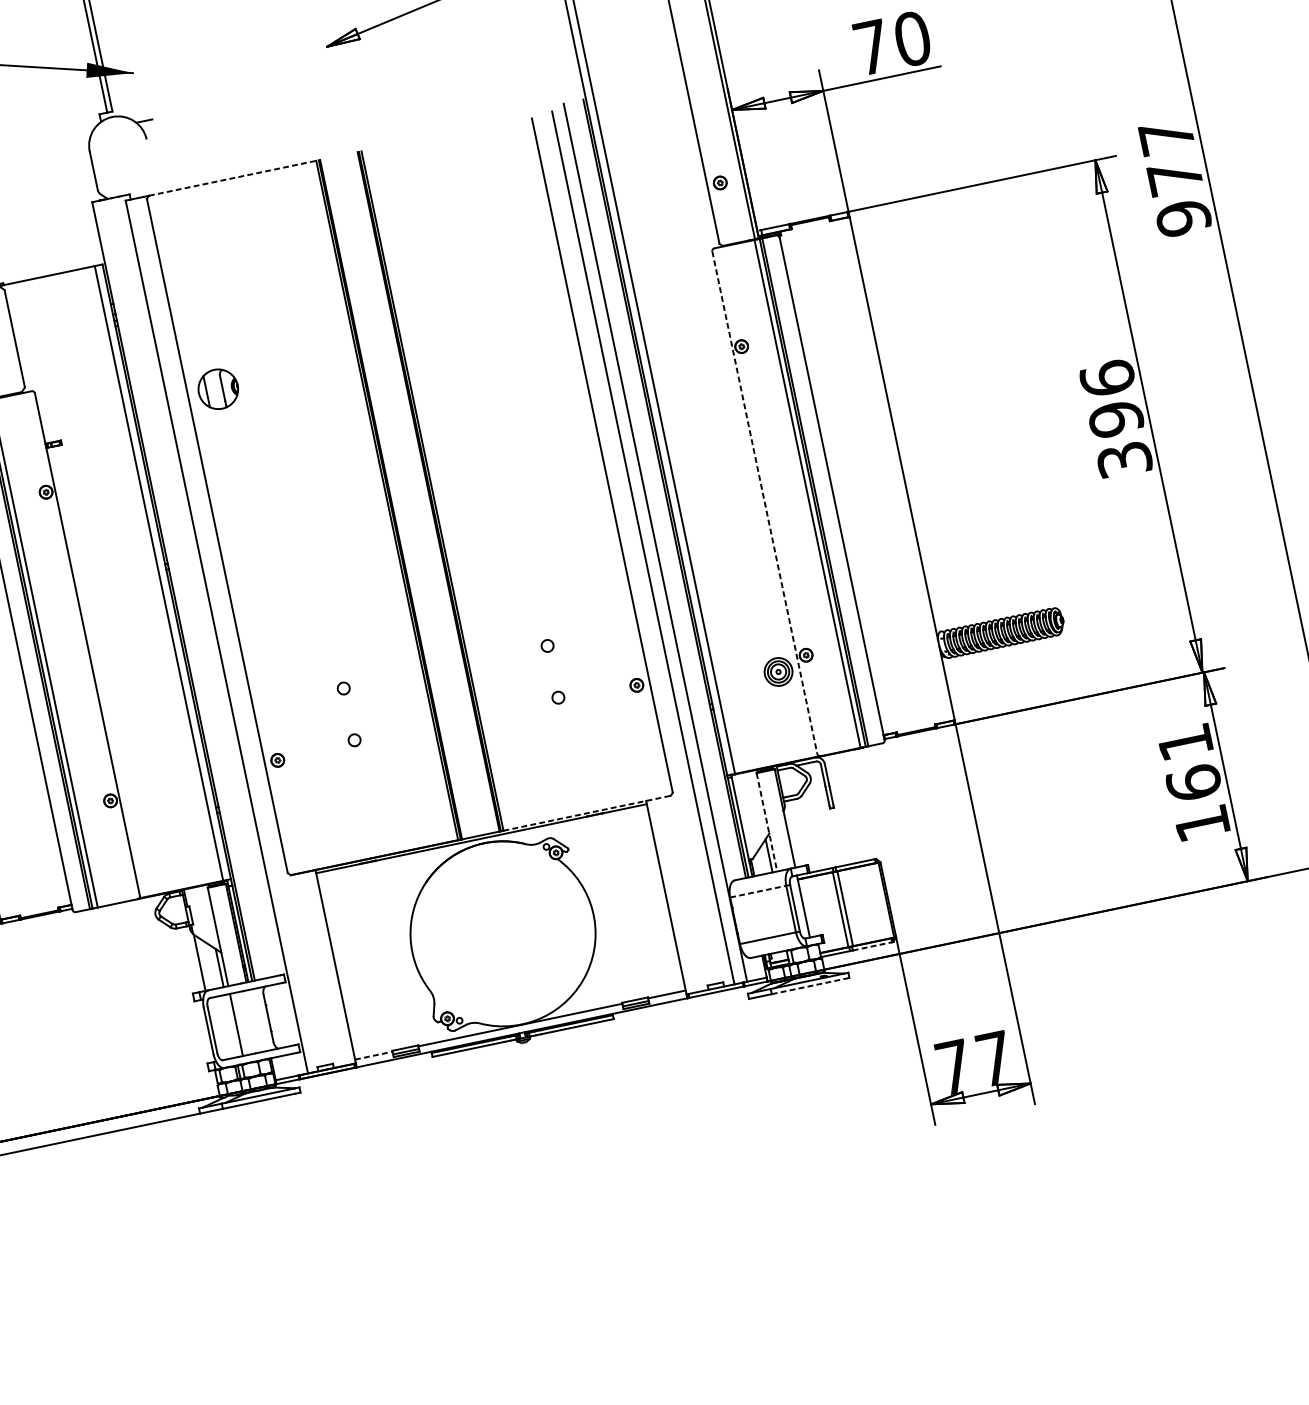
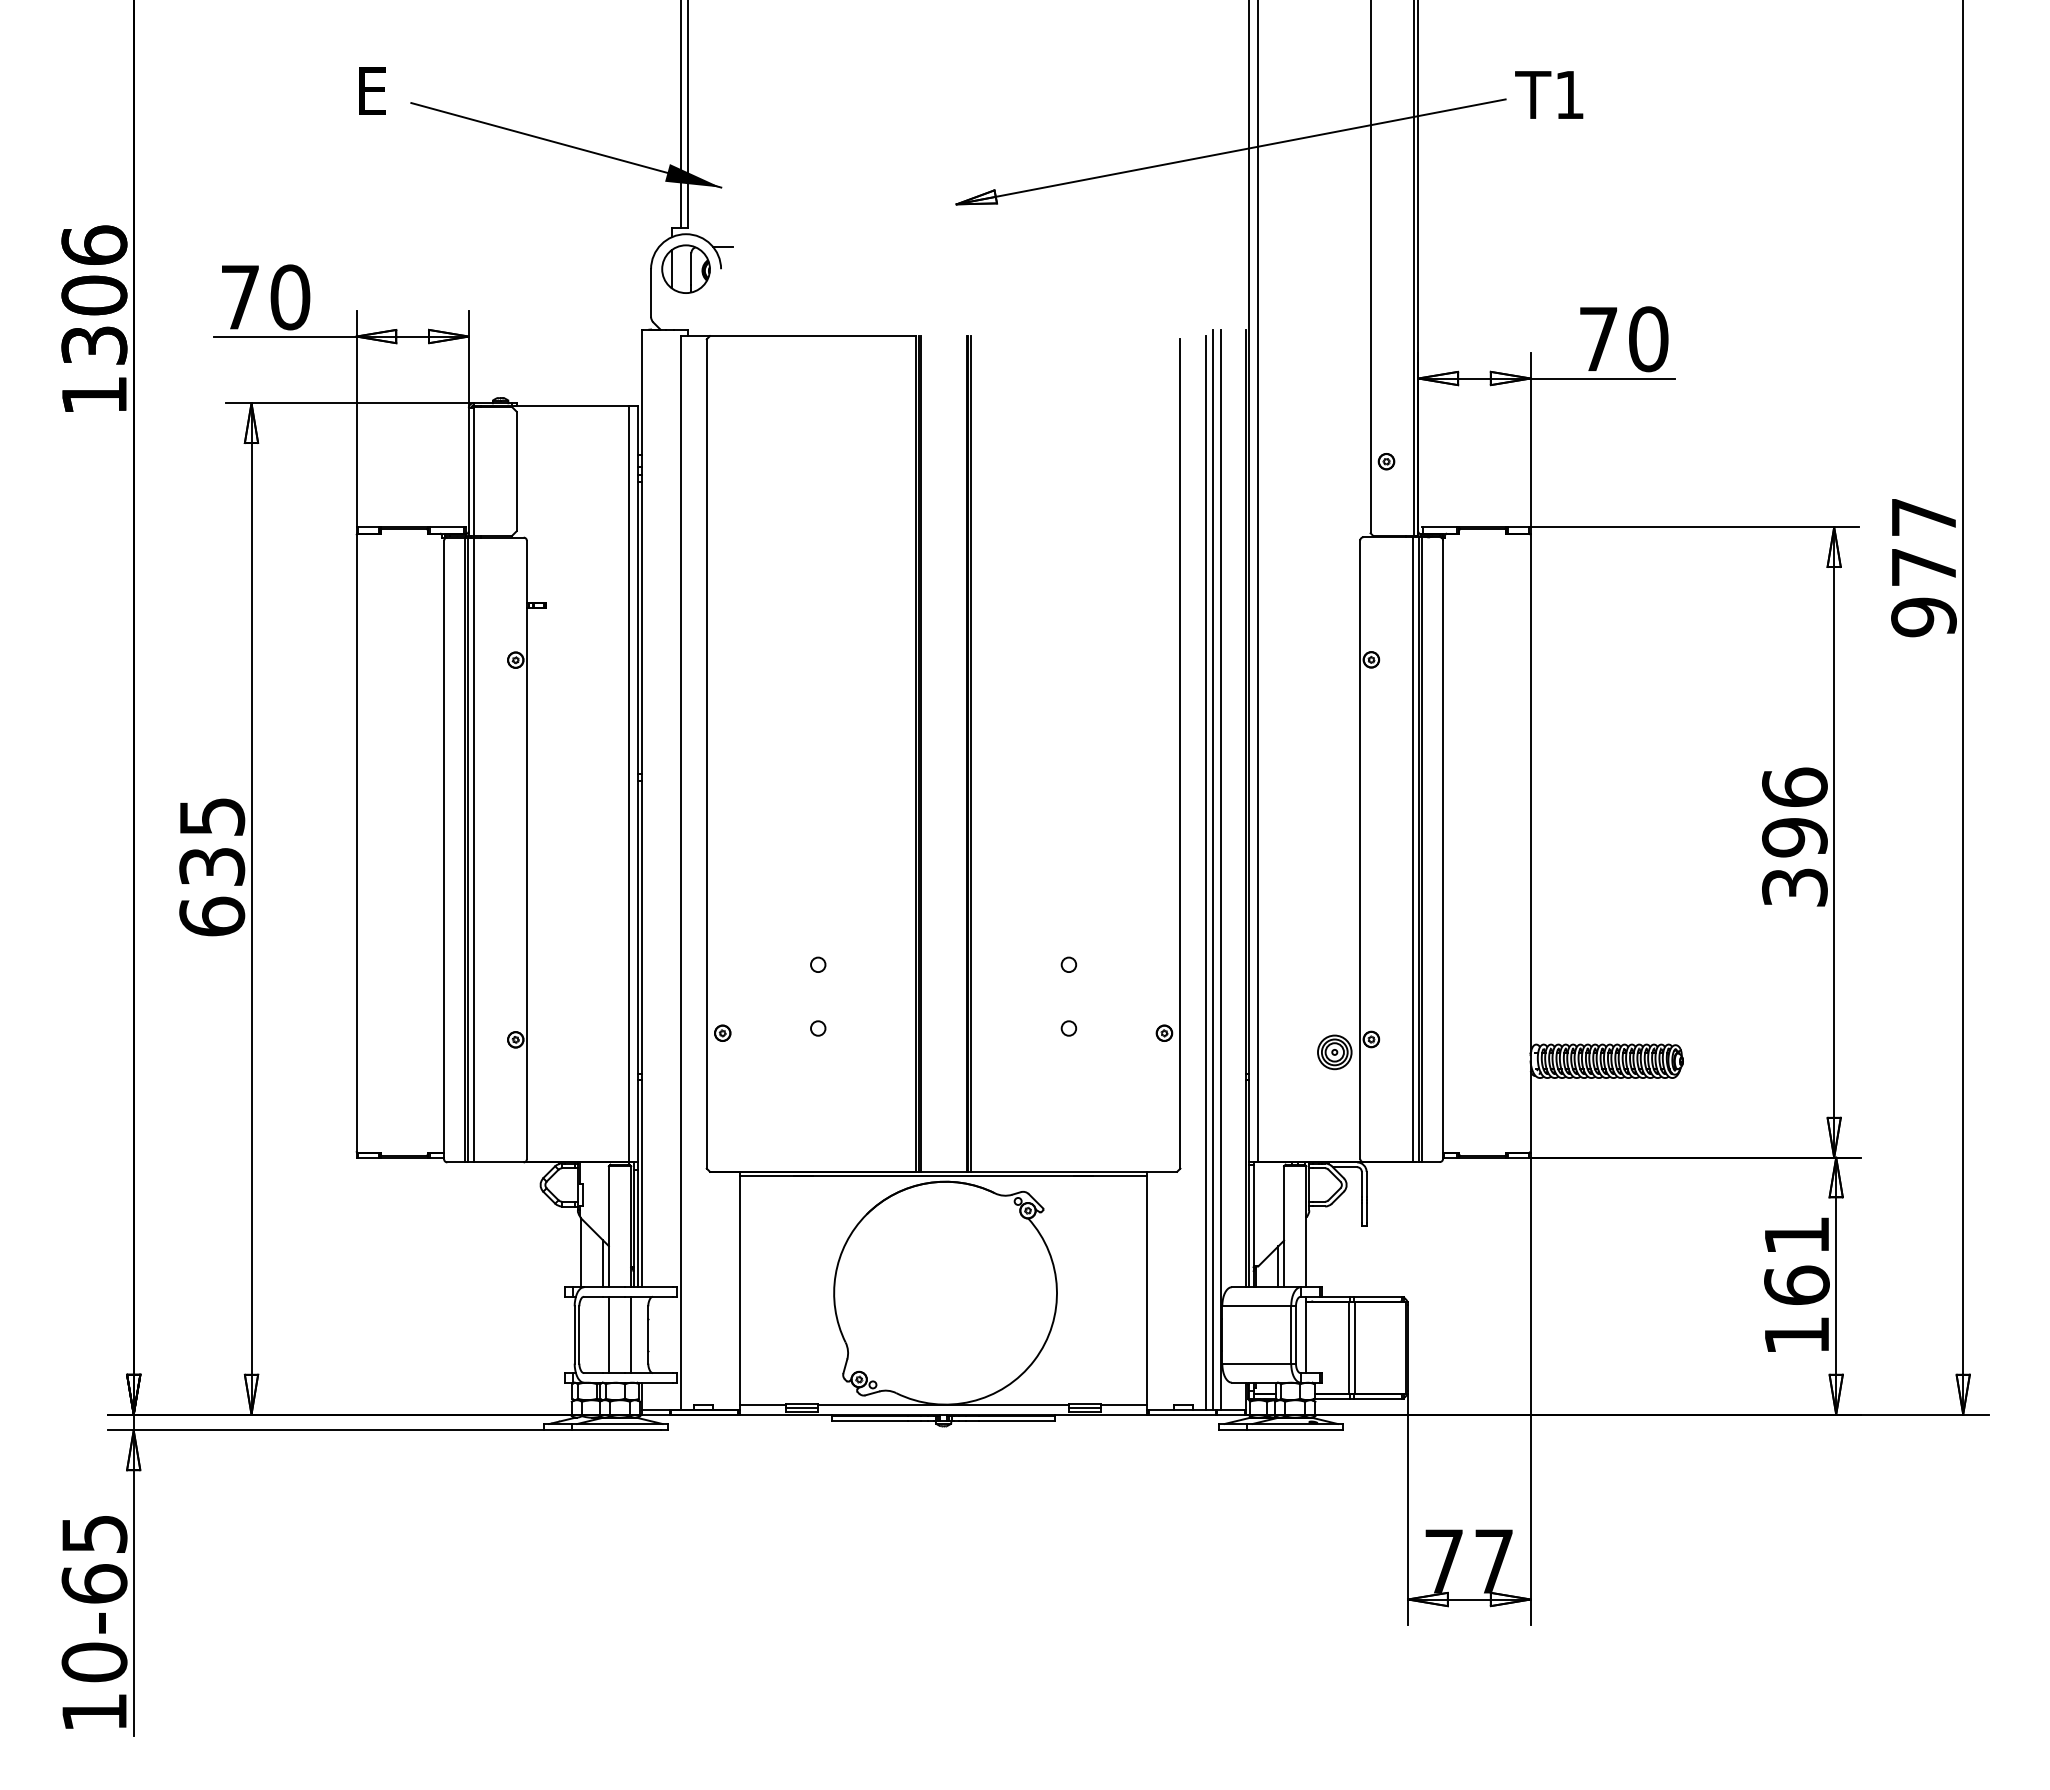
line: (232, 178) -> (812, 336), dashed -> solid
part: (217, 388) -> (685, 268), moved
line: (765, 503) -> (1360, 850), dashed -> solid
line: (648, 543) -> (1213, 869), added
line: (587, 813) -> (1074, 1171), dashed -> solid
line: (767, 822) -> (1284, 1227), dashed -> solid
line: (758, 891) -> (1257, 1306), dashed -> solid
line: (872, 945) -> (1378, 1398), dashed -> solid
line: (810, 986) -> (1295, 1430), dashed -> solid
line: (254, 1020) -> (631, 1334), added
line: (373, 1055) -> (763, 1404), dashed -> solid

